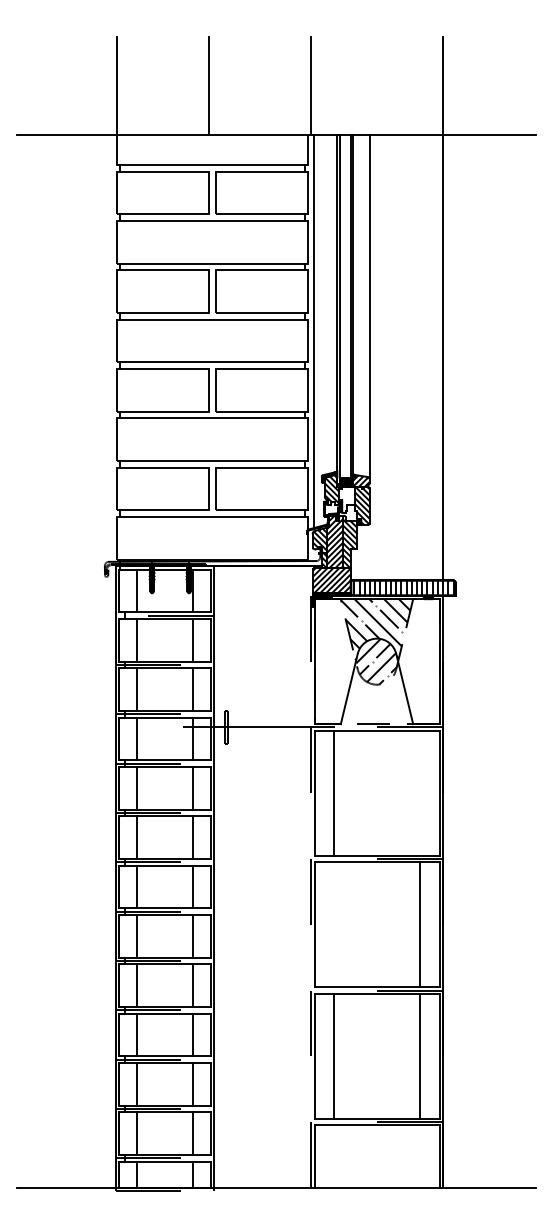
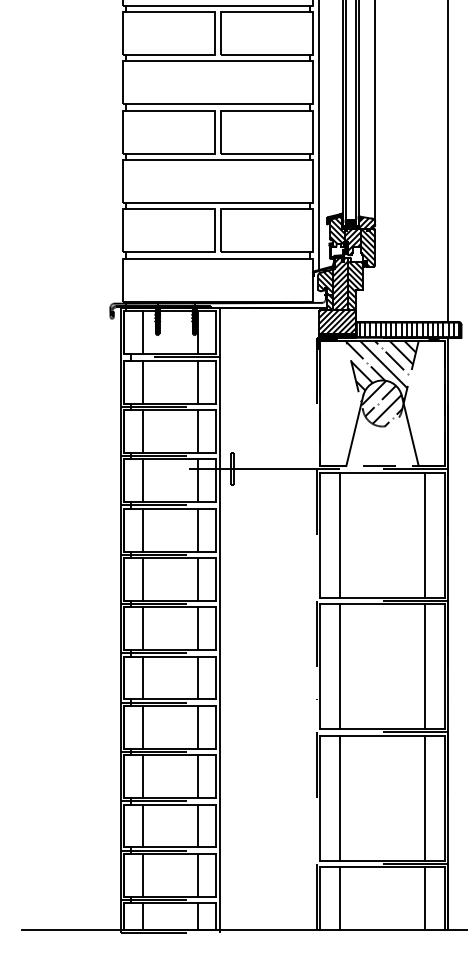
hatch: (347, 499) -> (353, 241), added
line: (419, 792) -> (425, 534), added
line: (334, 924) -> (340, 666), added
line: (334, 1156) -> (340, 898), added
line: (419, 1156) -> (425, 898), added

